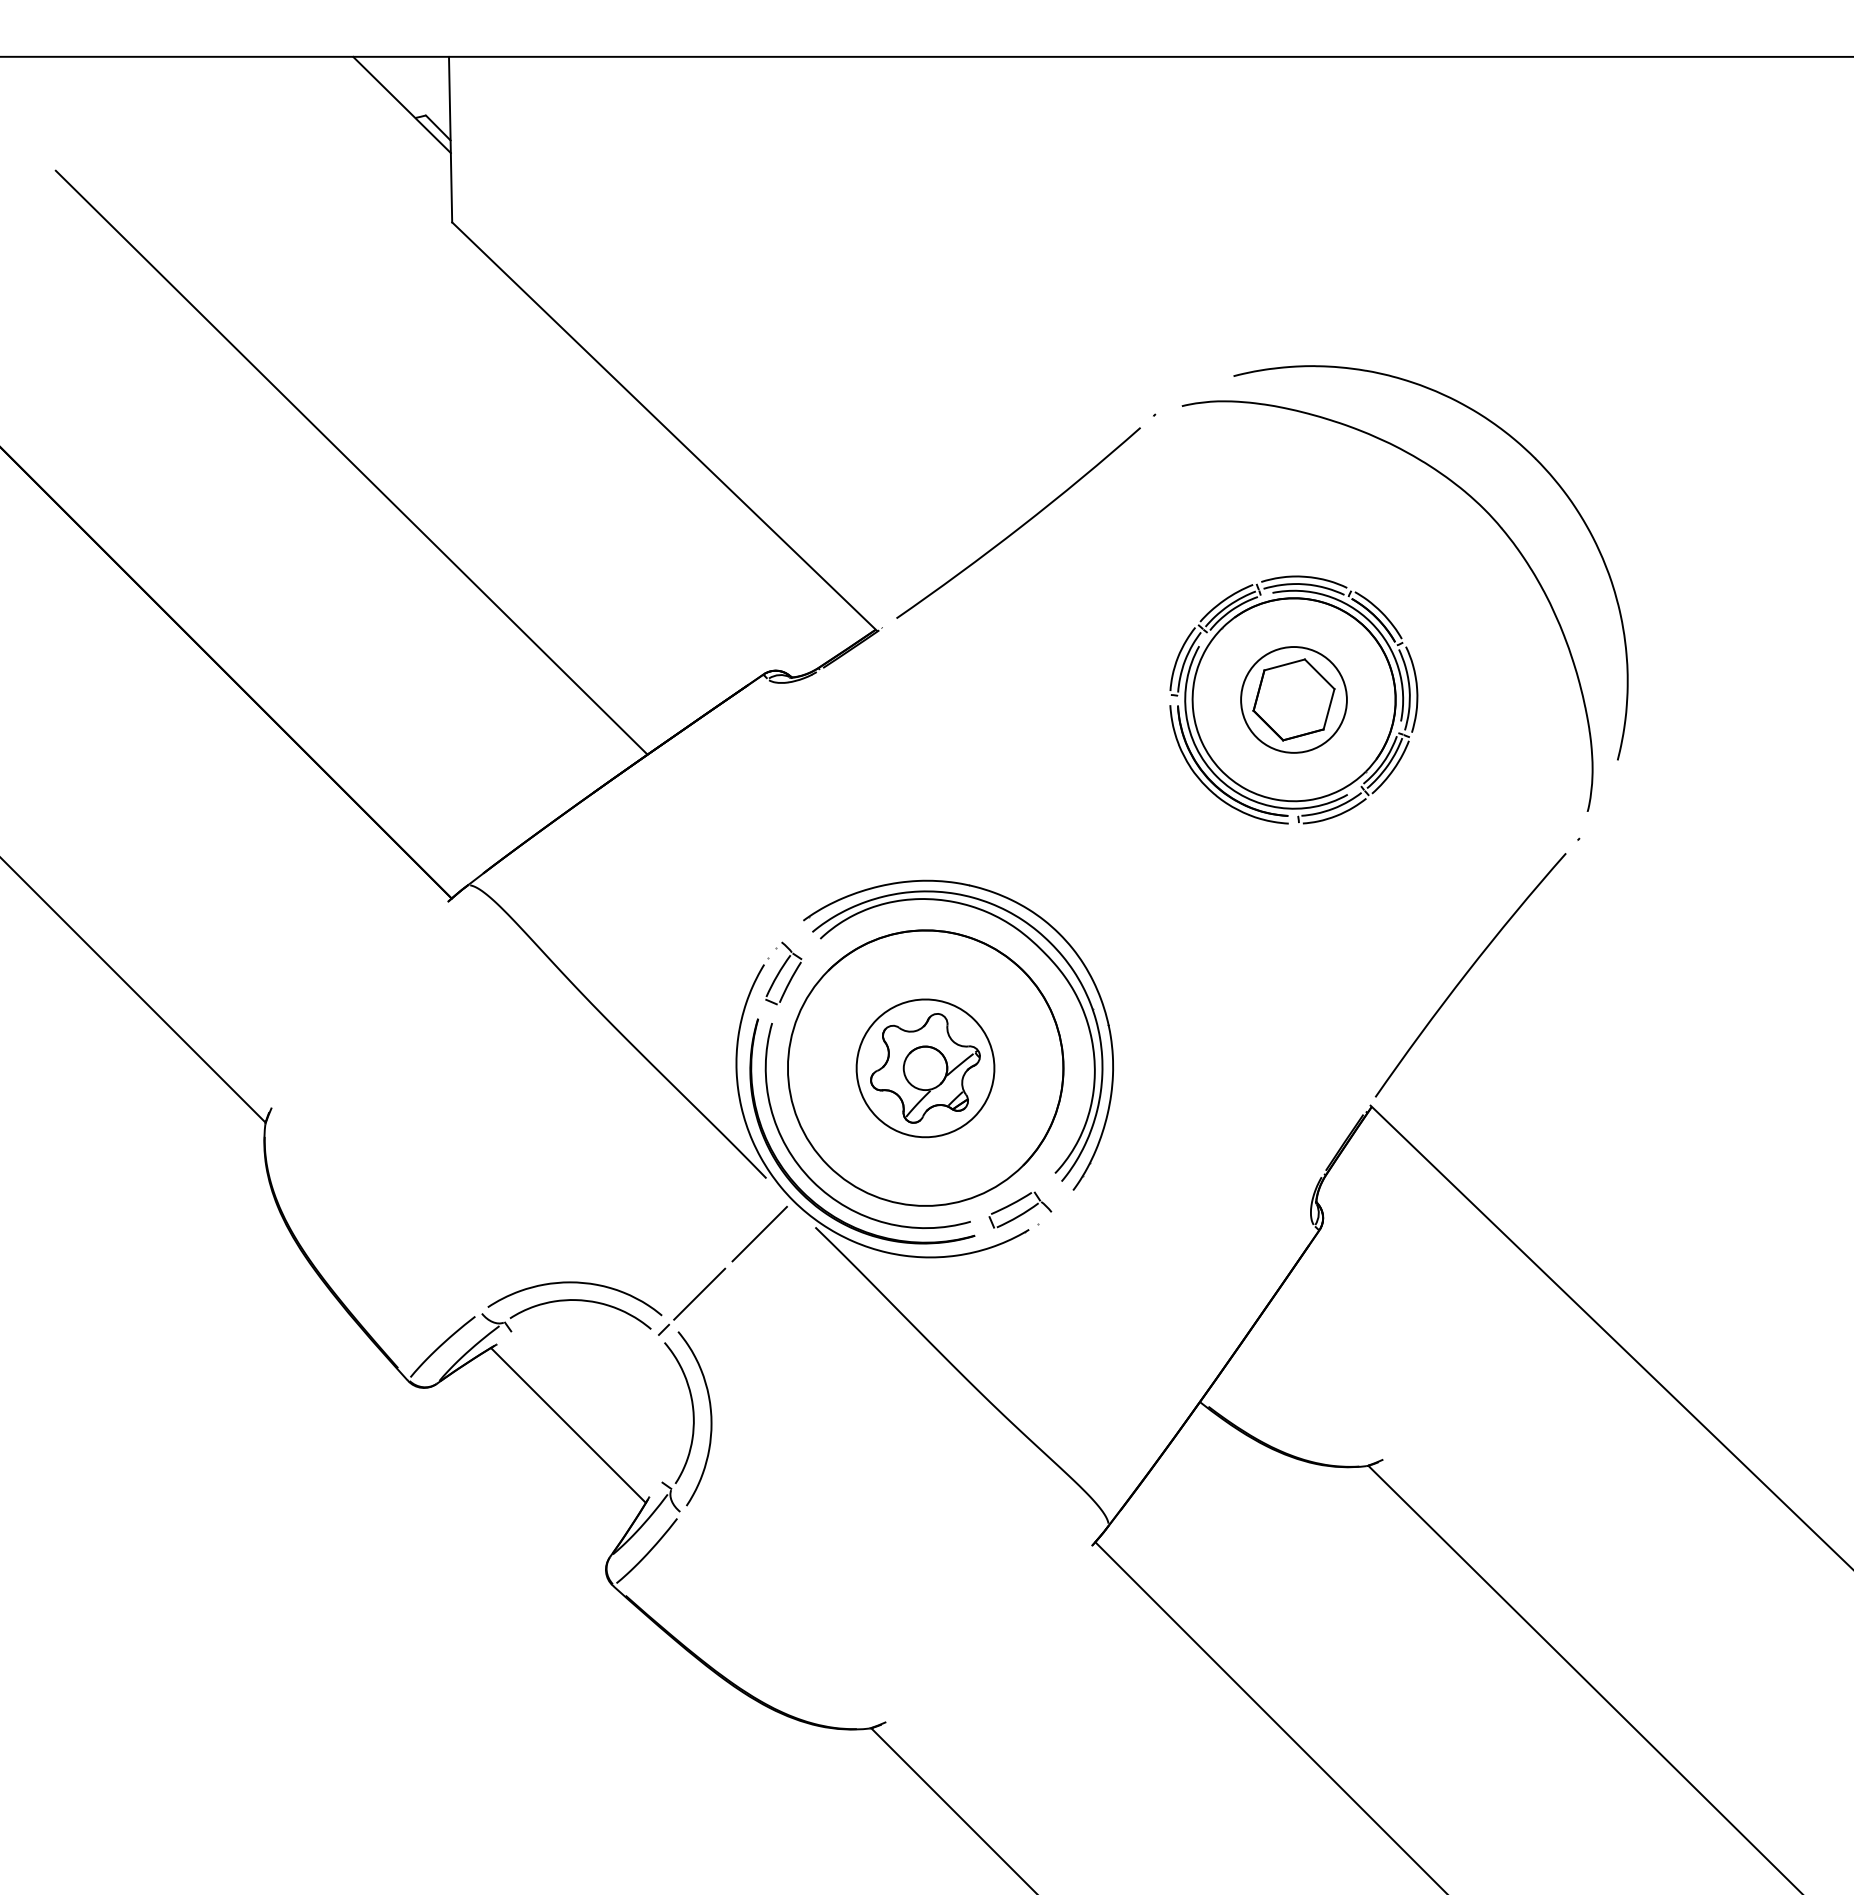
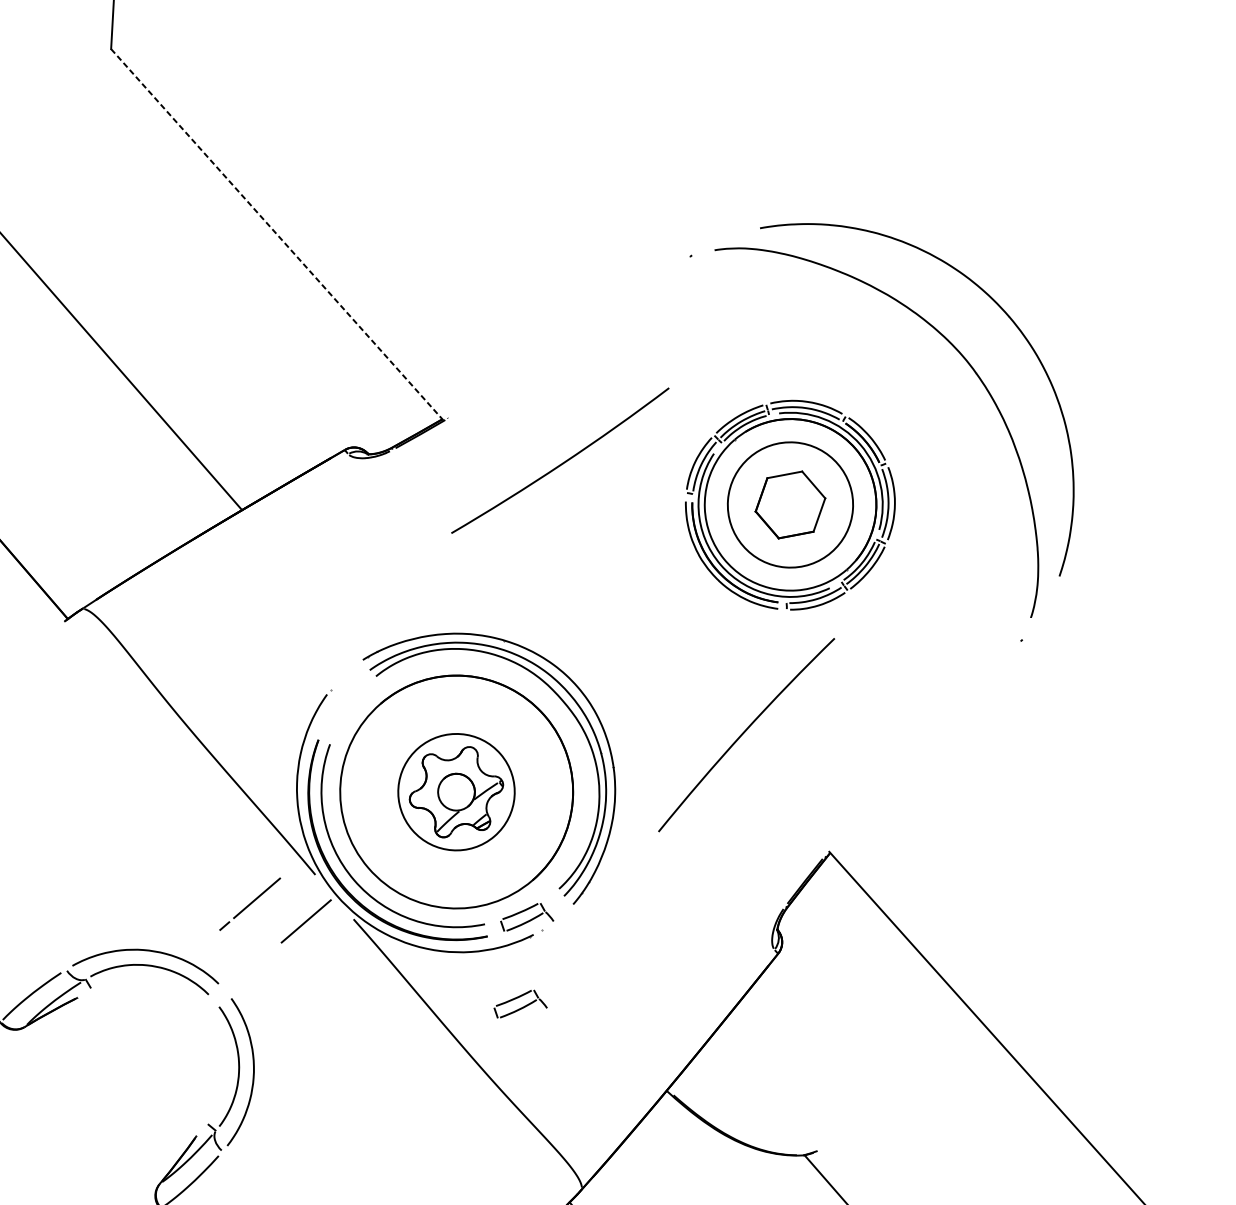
line: (664, 426) -> (277, 234), solid -> dashed
curve: (1019, 526) -> (560, 463), moved
circle: (1293, 699) -> (790, 504), size x1.4
curve: (1468, 972) -> (744, 732), moved
part: (783, 973) -> (342, 703), removed
line: (692, 1301) -> (250, 903), moved
part: (1020, 1312) -> (521, 1003), added
line: (568, 1425) -> (132, 1070), removed

